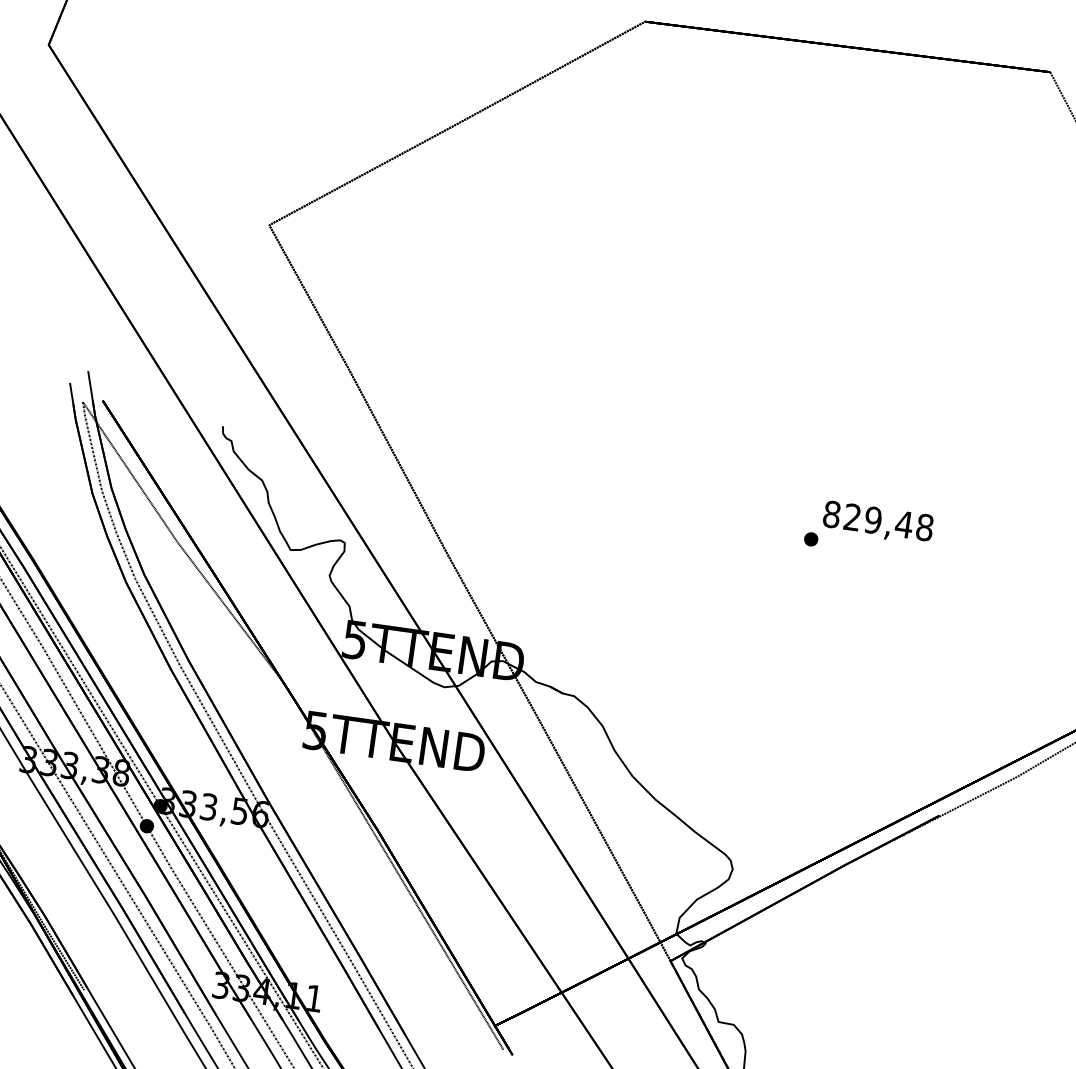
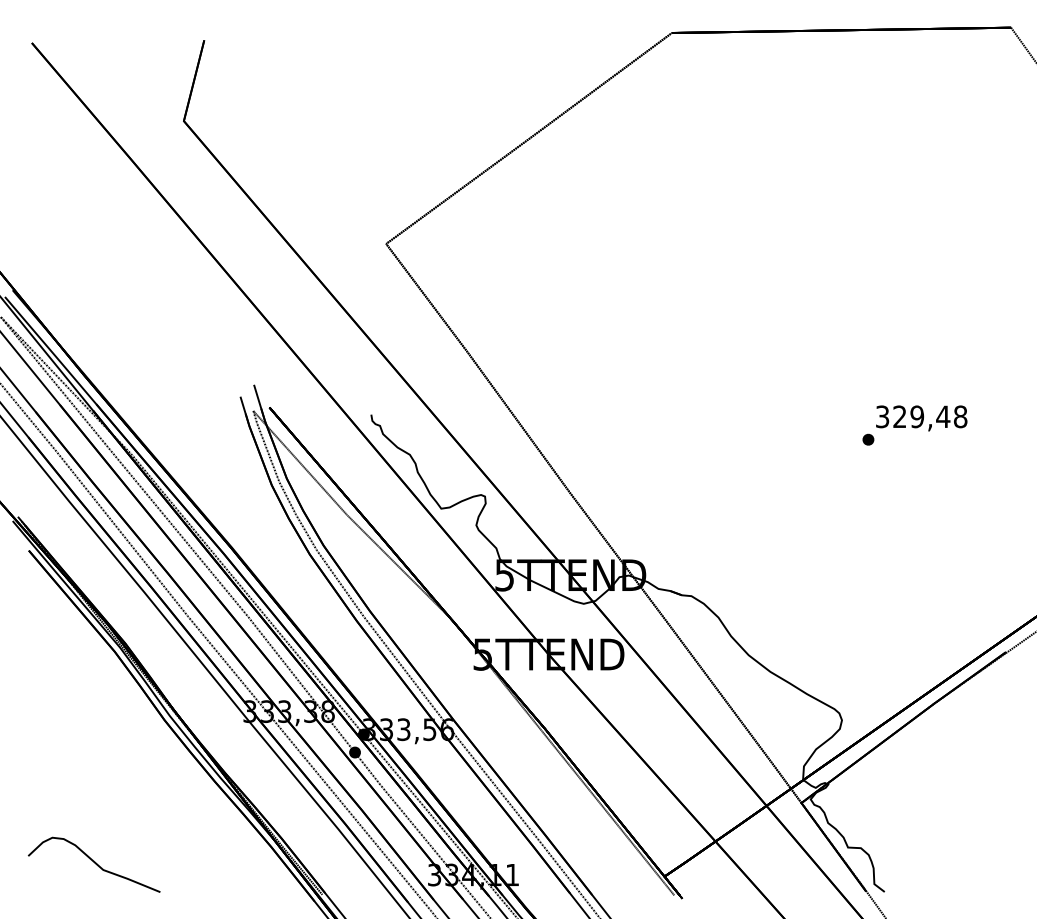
text: (831, 514) -> (882, 416), 829,48 -> 329,48

